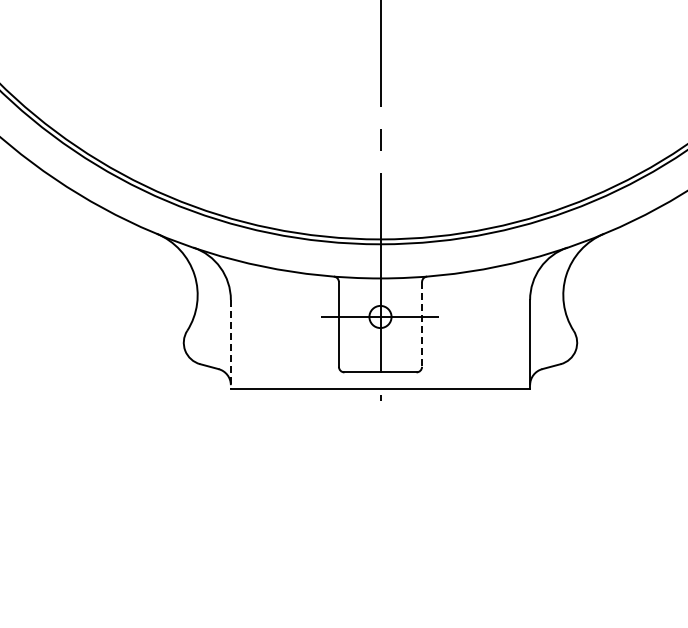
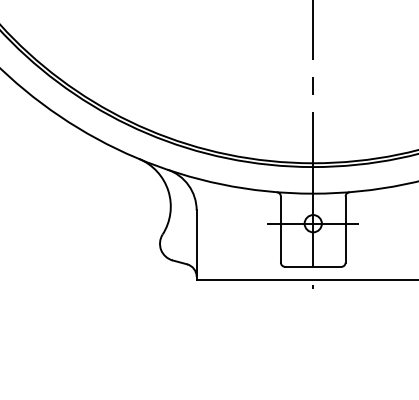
line: (422, 324) -> (345, 229), dashed -> solid
line: (230, 344) -> (196, 245), dashed -> solid

